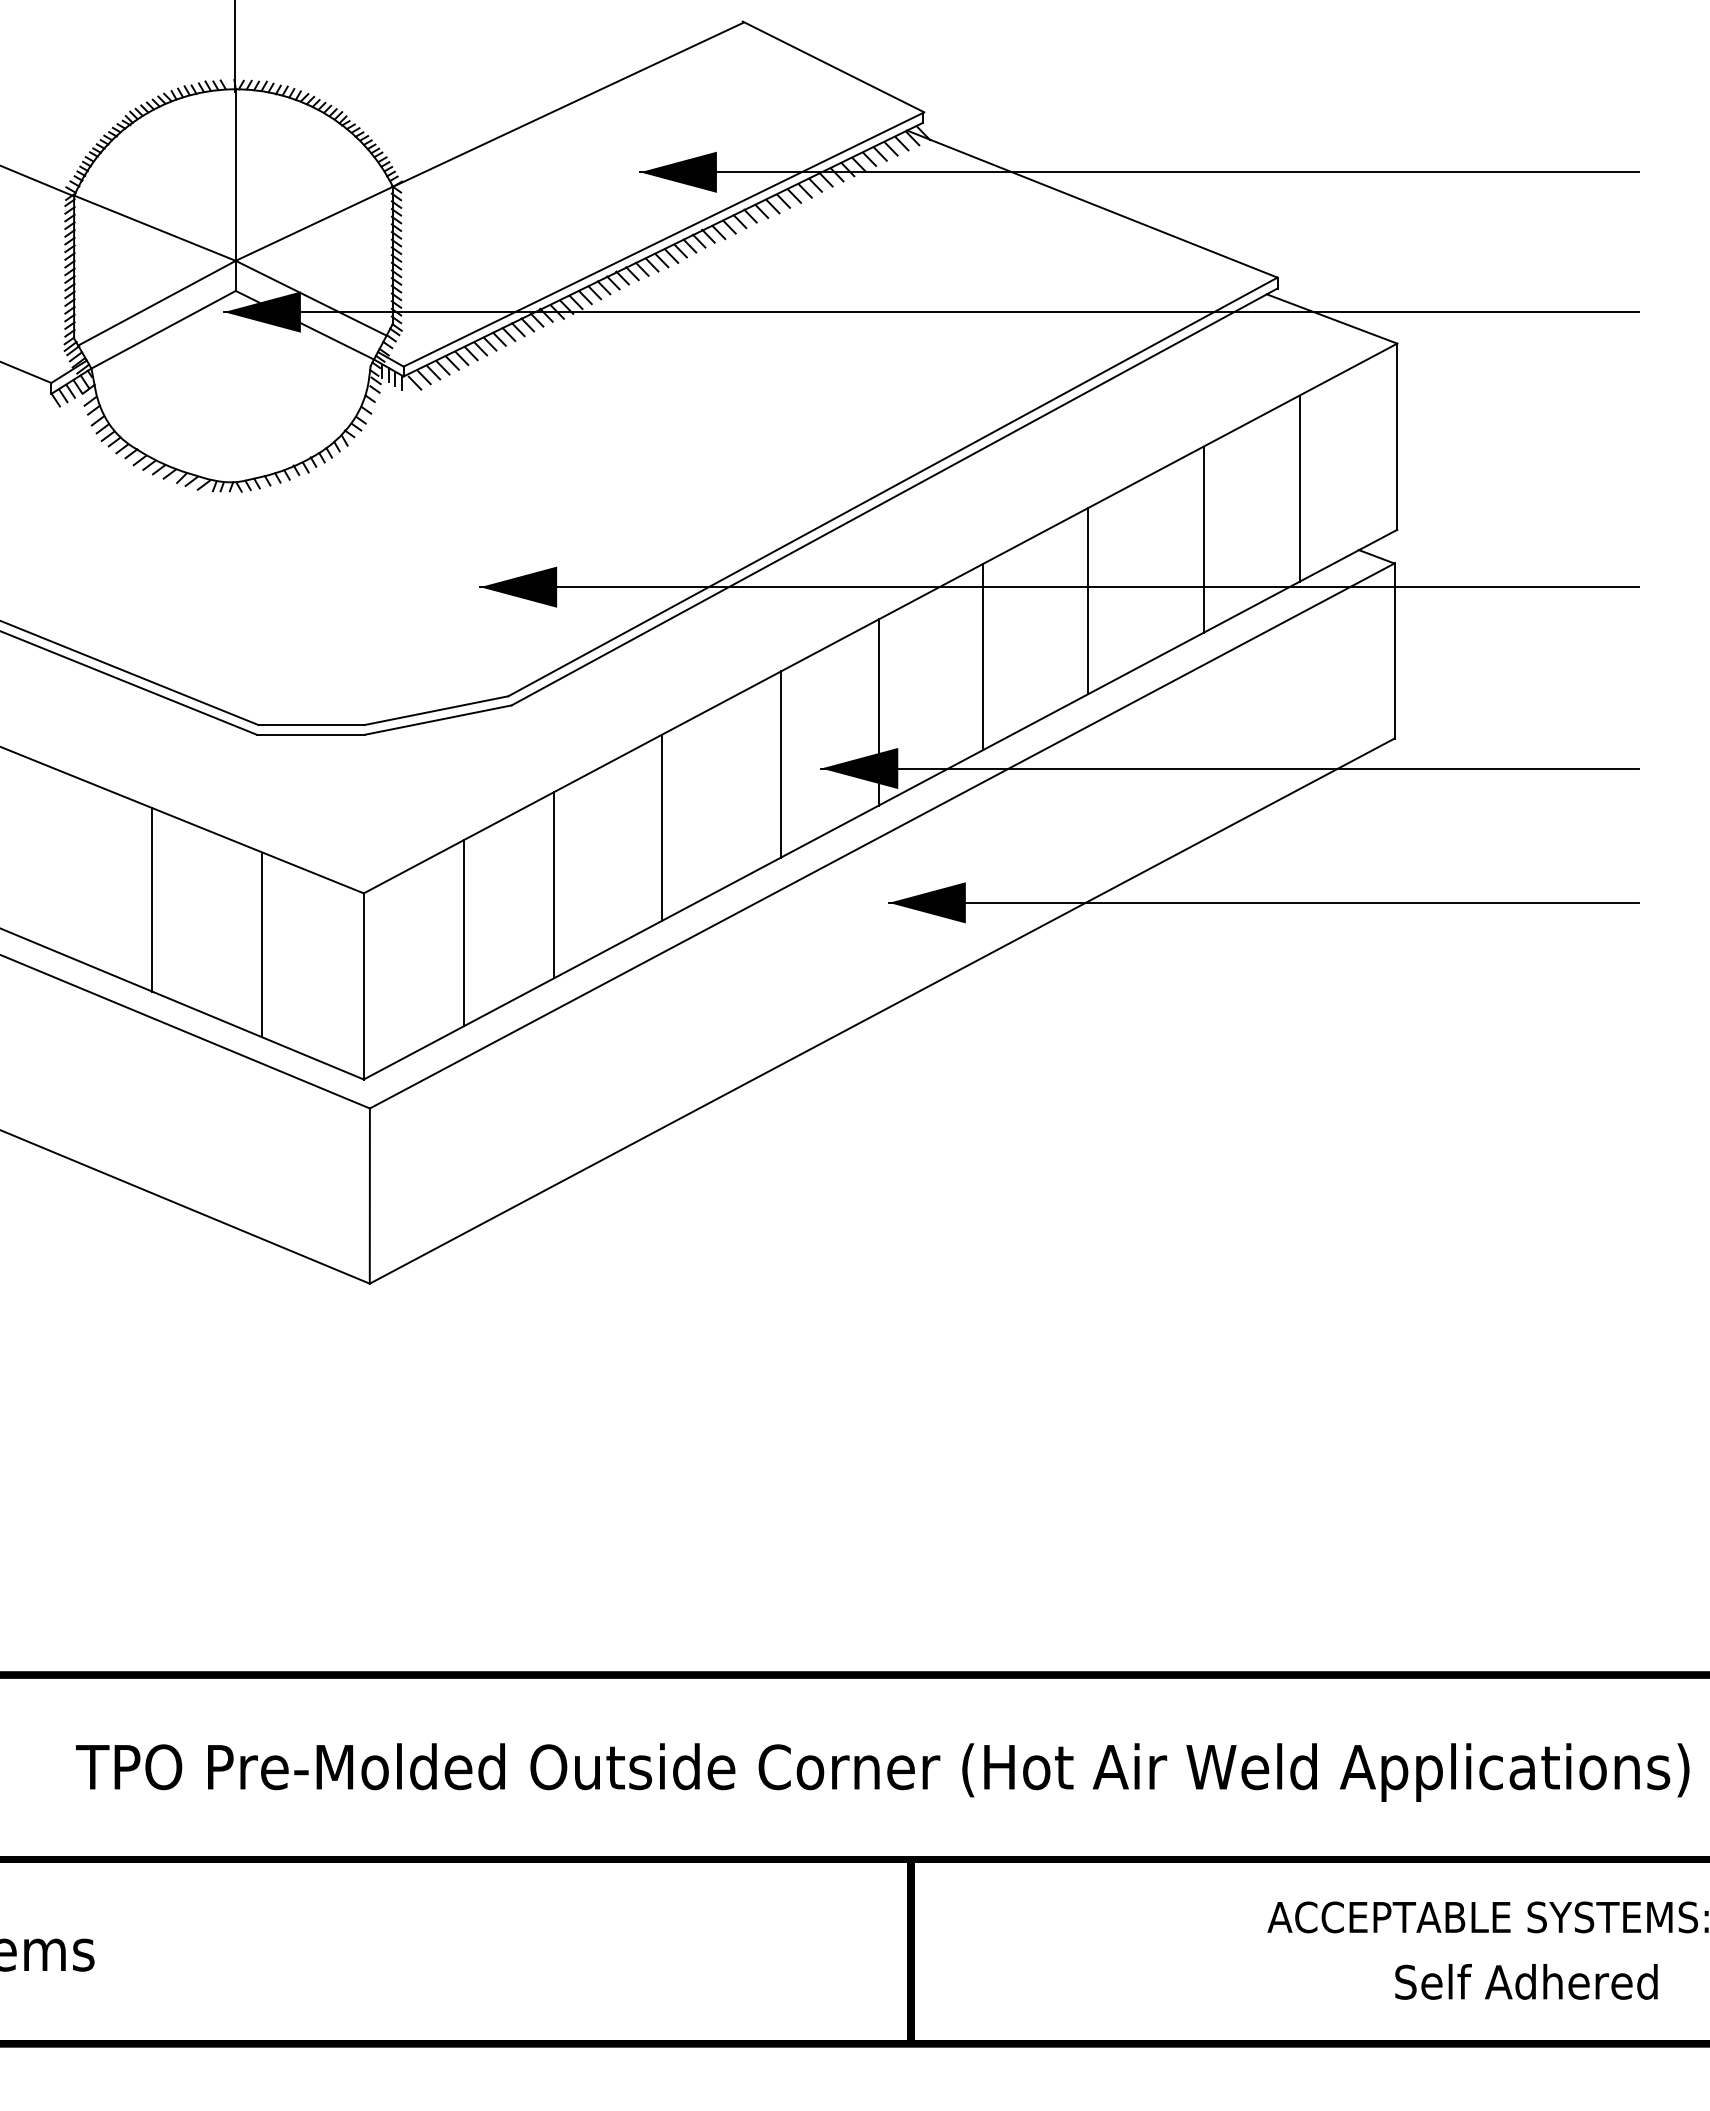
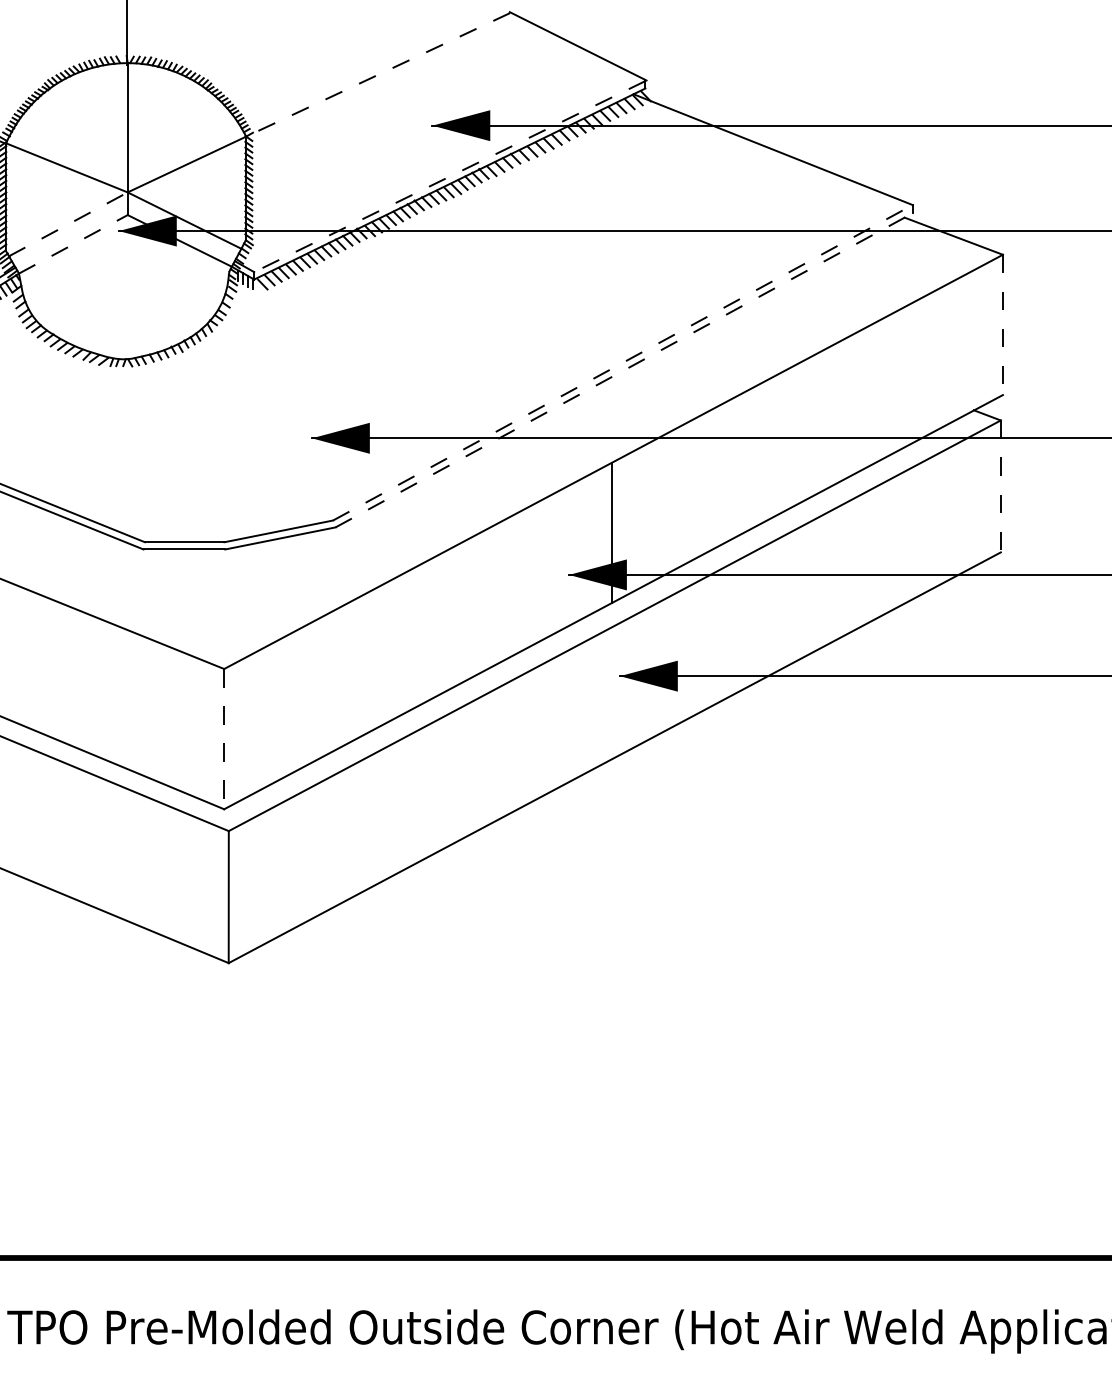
line: (567, 105) -> (377, 75), solid -> dashed
line: (663, 239) -> (450, 176), solid -> dashed
line: (157, 303) -> (68, 224), solid -> dashed
line: (163, 329) -> (73, 244), solid -> dashed
line: (1397, 437) -> (1003, 325), solid -> dashed
line: (892, 486) -> (622, 362), solid -> dashed
line: (1299, 488) -> (929, 363), removed
line: (895, 496) -> (624, 369), solid -> dashed
line: (1203, 539) -> (856, 402), removed
line: (1088, 600) -> (770, 448), removed
line: (1394, 651) -> (1000, 486), solid -> dashed
line: (982, 657) -> (690, 491), removed
line: (781, 764) -> (538, 571), removed
line: (662, 827) -> (449, 619), removed
line: (553, 885) -> (367, 663), removed
line: (152, 899) -> (64, 673), removed
line: (464, 932) -> (300, 698), removed
line: (262, 944) -> (147, 707), removed
line: (363, 986) -> (223, 739), solid -> dashed

